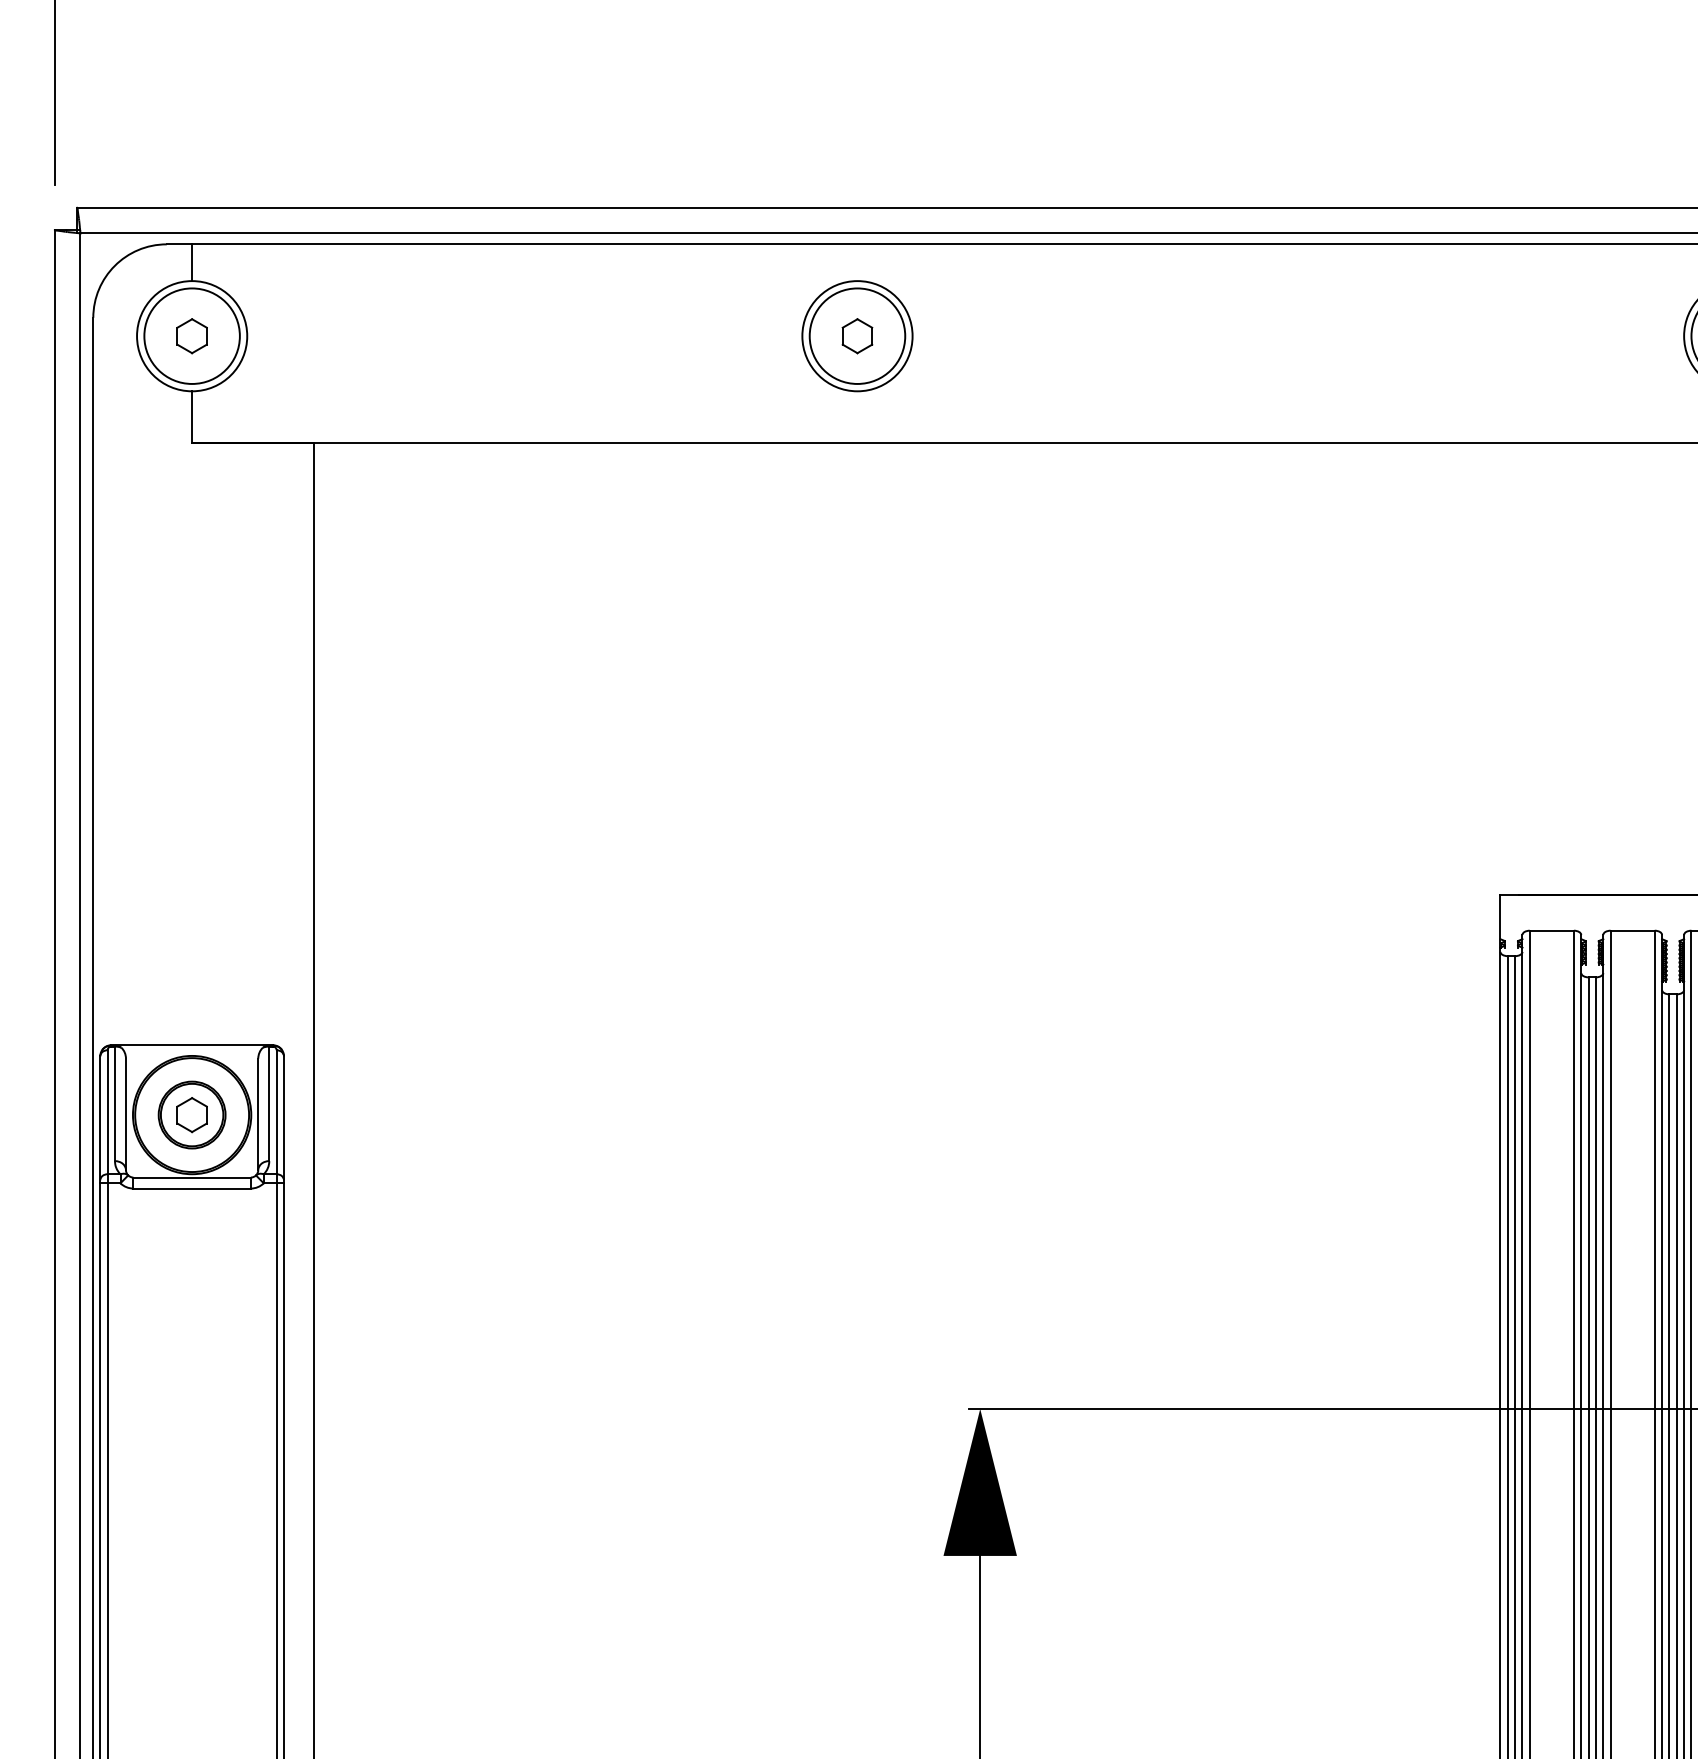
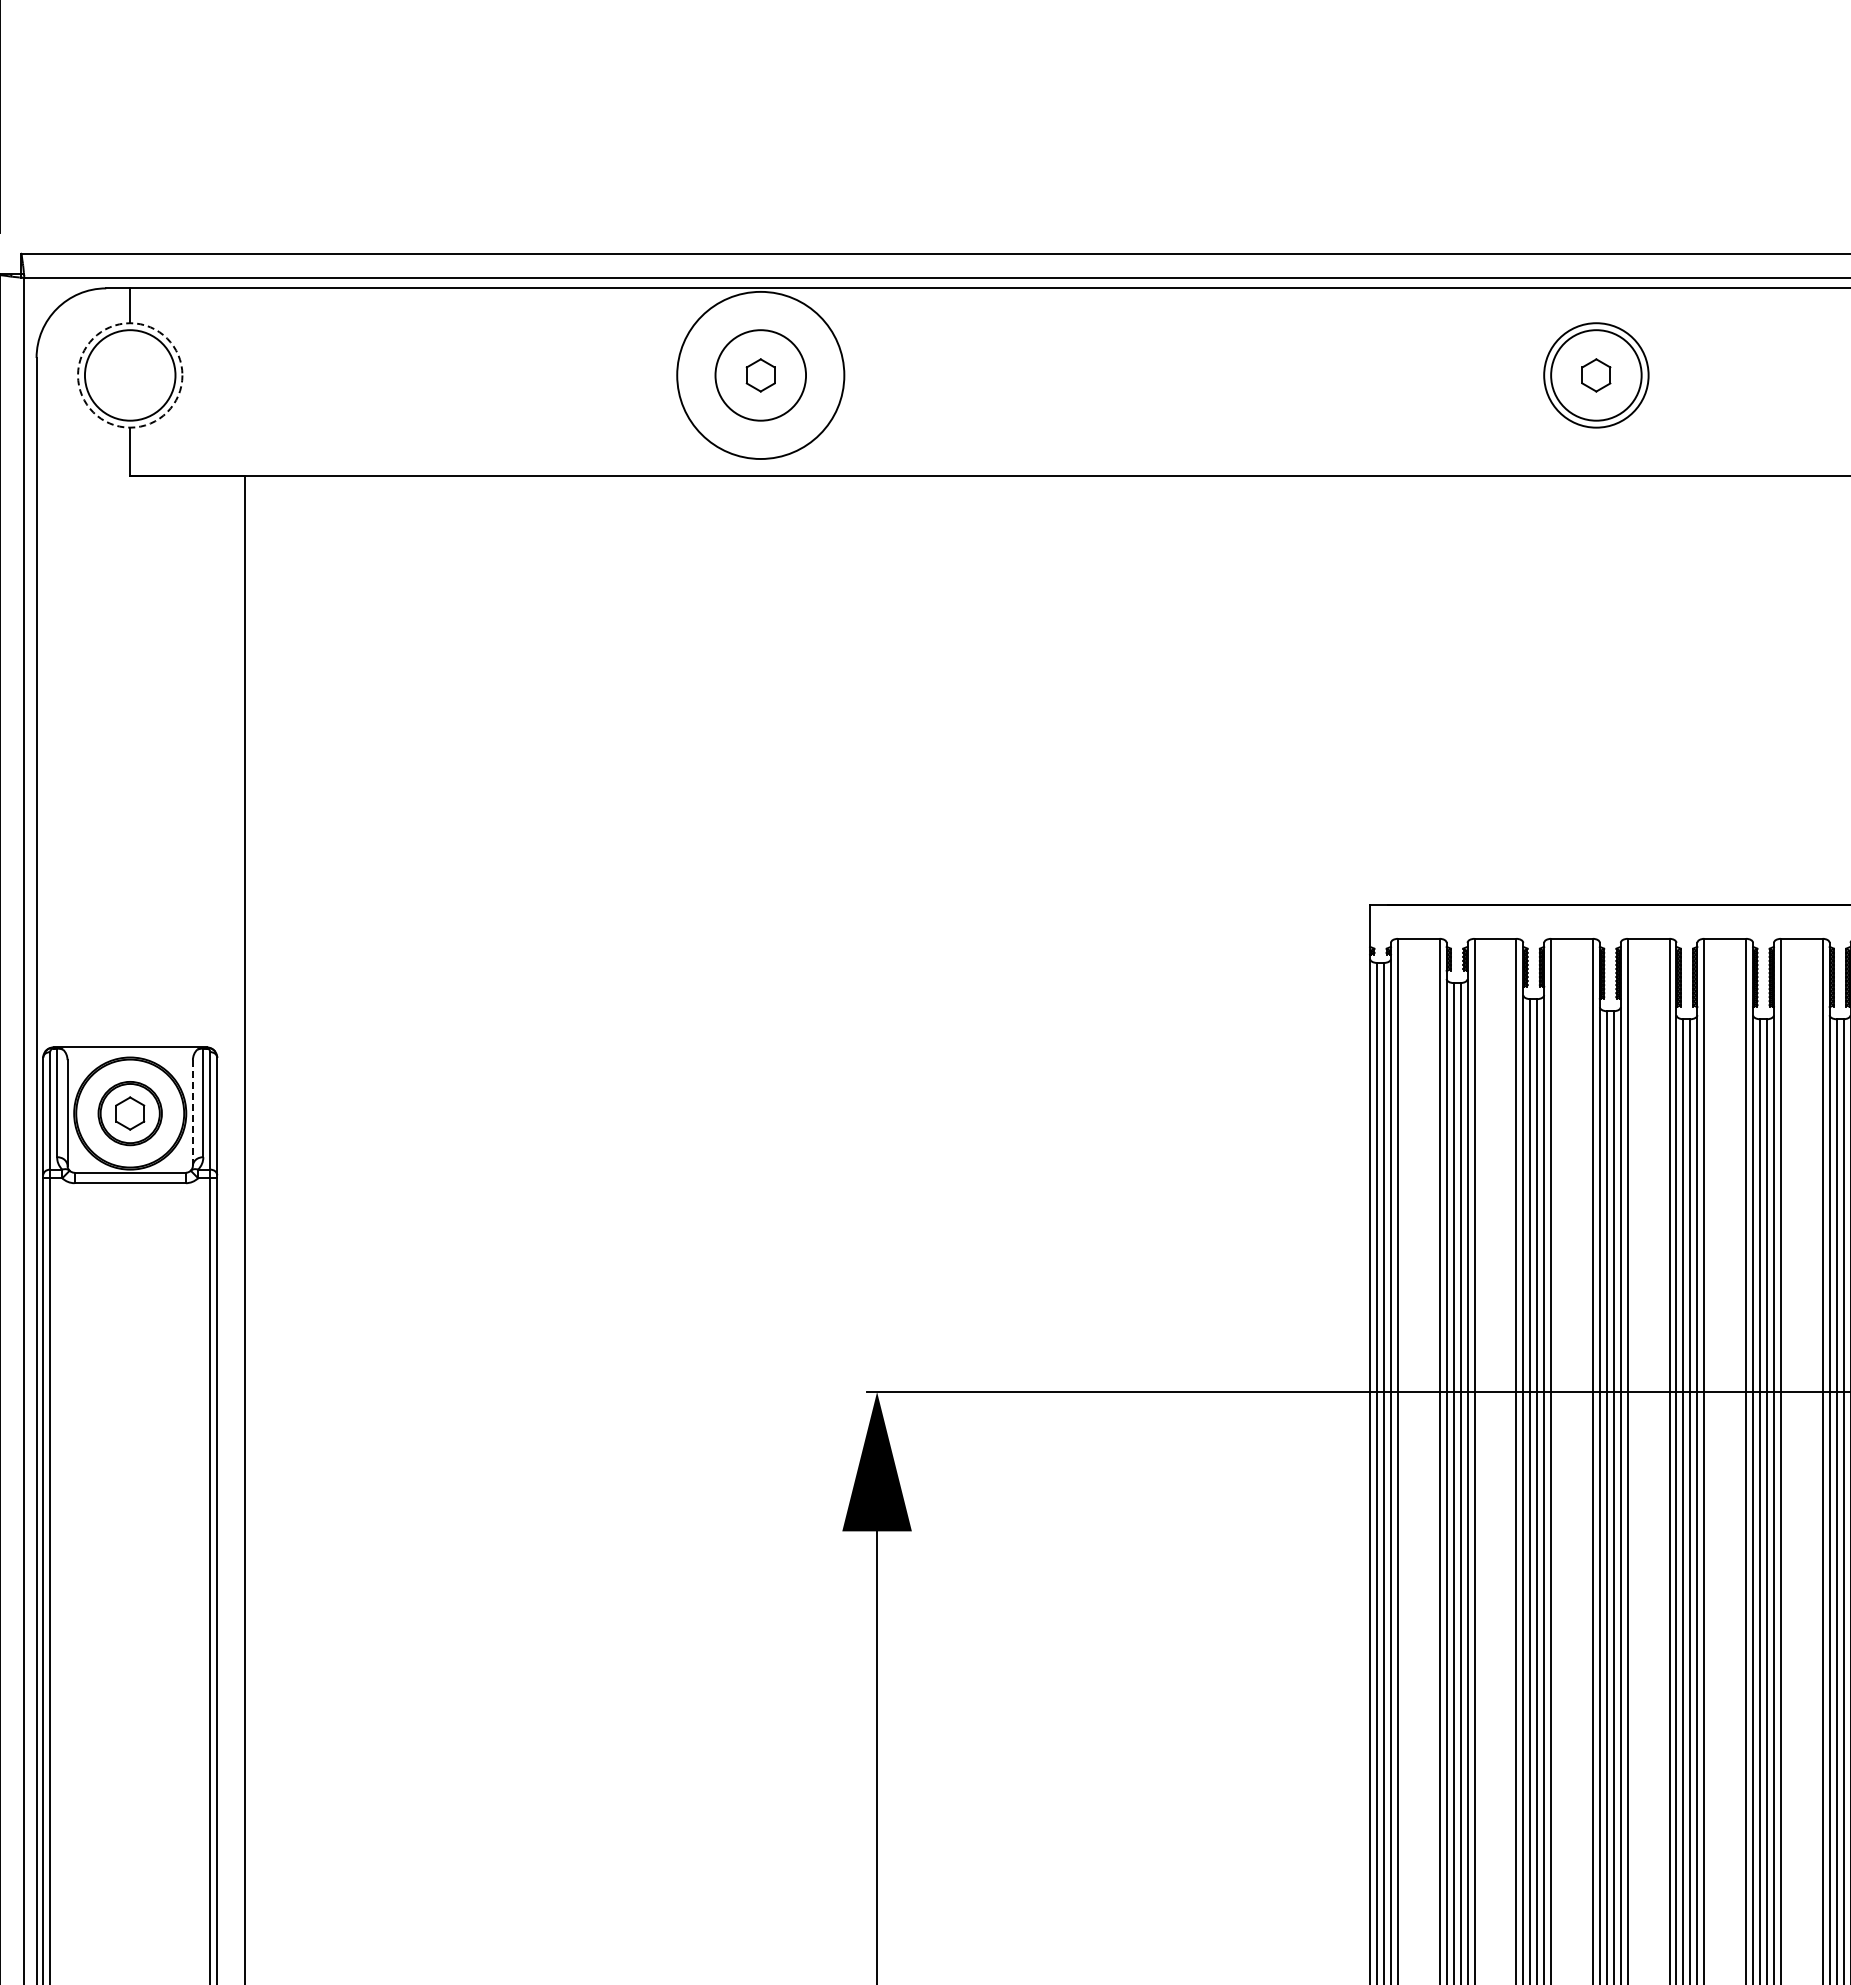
circle: (192, 336) -> (130, 375), solid -> dashed
part: (192, 336) -> (130, 375), removed
circle: (857, 336) -> (760, 375), size x1.6
line: (257, 1113) -> (192, 1112), solid -> dashed

